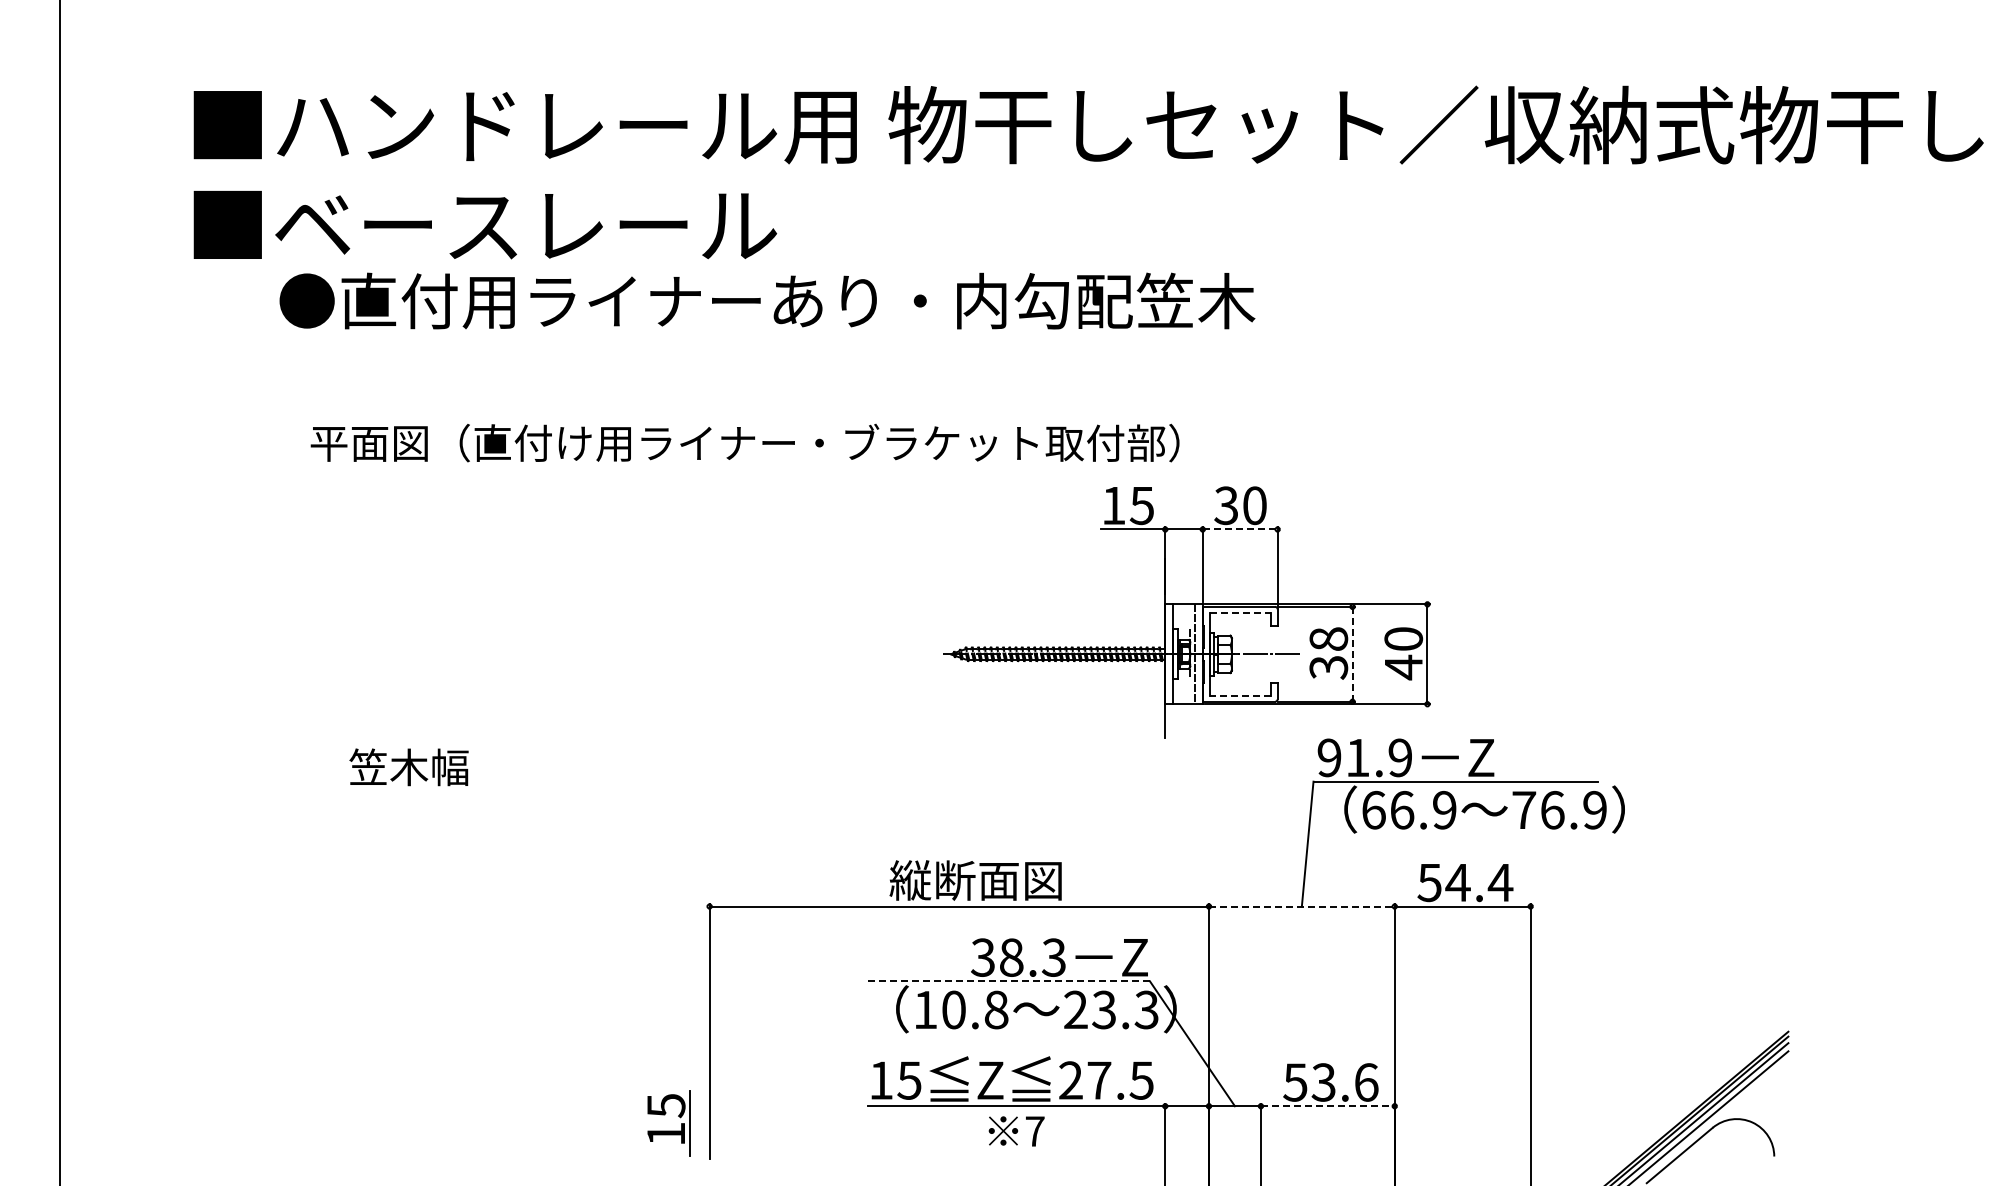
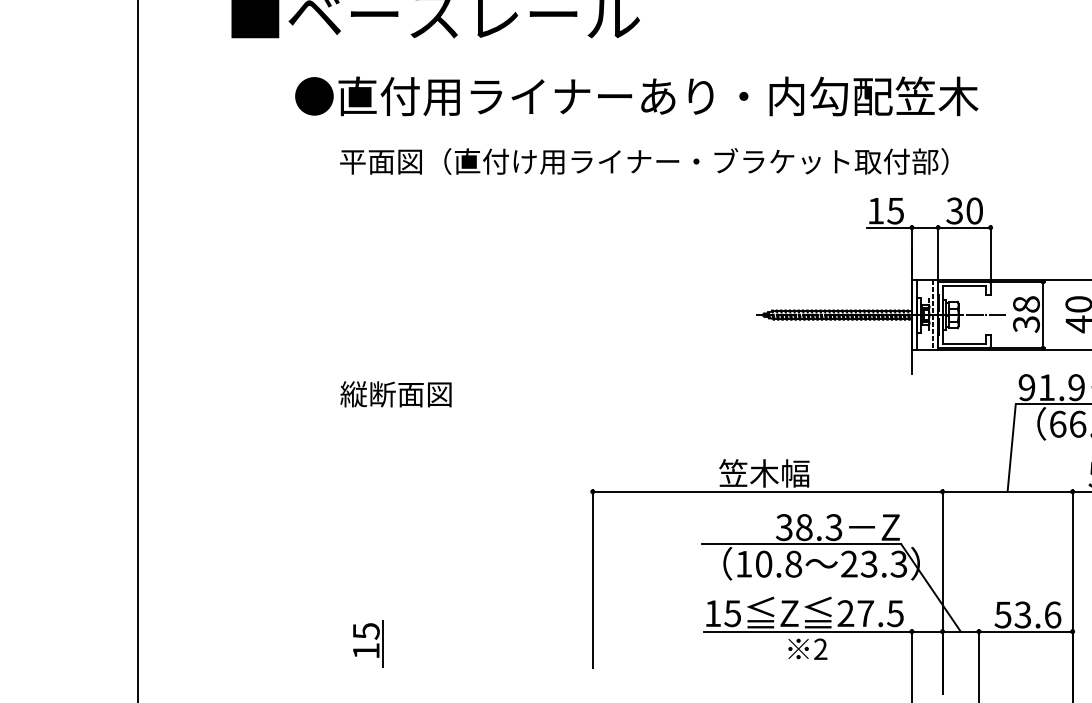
text: (767, 300) -> (636, 95), moved
text: (744, 442) -> (643, 161), moved
line: (1240, 529) -> (964, 227), dashed -> solid
line: (1240, 613) -> (964, 286), dashed -> solid
line: (1352, 654) -> (1043, 315), dashed -> solid
line: (1240, 695) -> (964, 343), dashed -> solid
text: (428, 767) -> (395, 394), 笠木幅 -> 縦断面図
text: (975, 880) -> (779, 473), 縦断面図 -> 笠木幅
line: (1301, 906) -> (1007, 491), dashed -> solid
line: (1007, 981) -> (801, 544), dashed -> solid
line: (1327, 1106) -> (1025, 631), dashed -> solid
part: (668, 1130) -> (367, 648), moved
text: (1034, 1131) -> (820, 649), 7 -> 2

